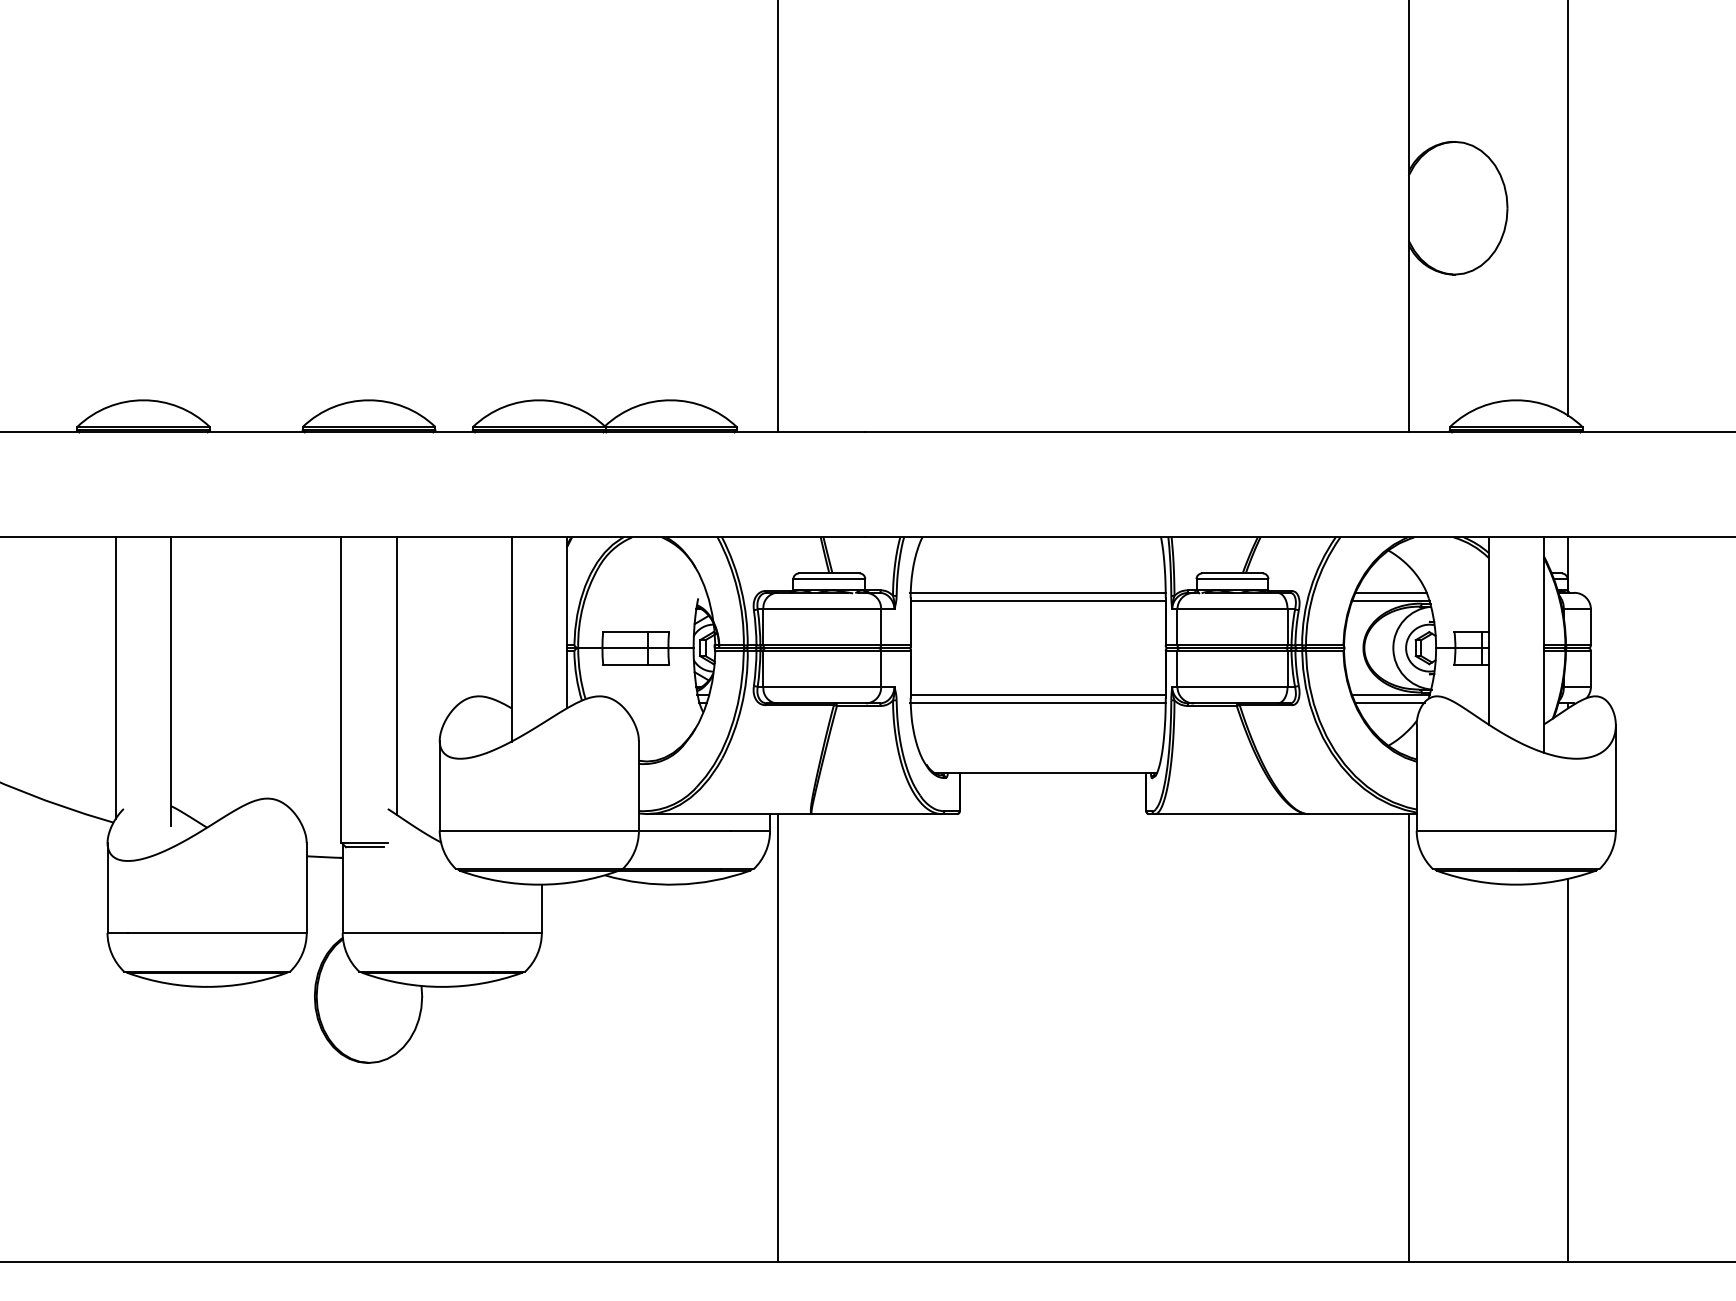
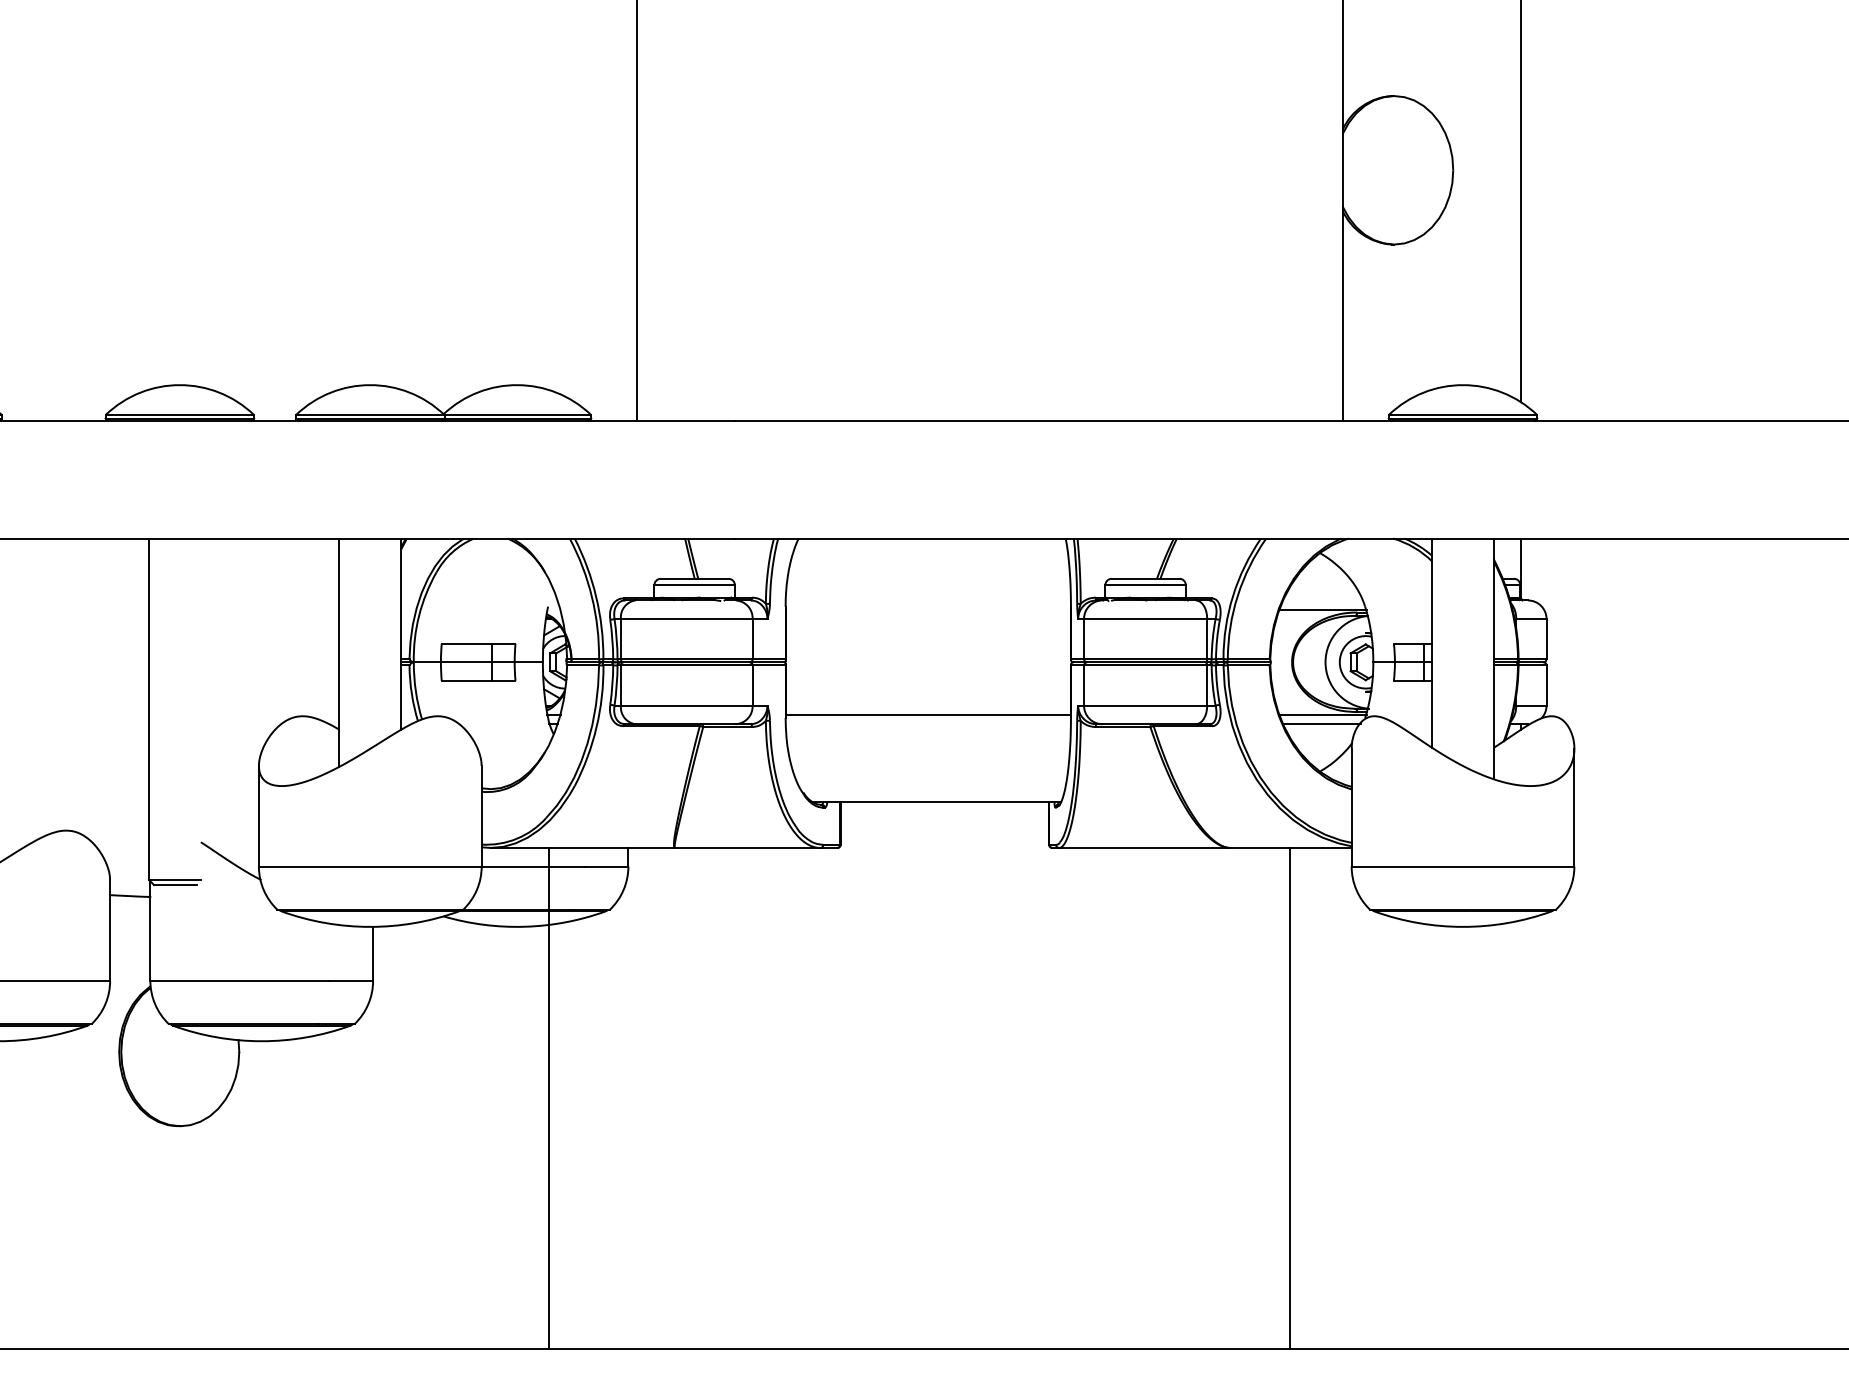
line: (1037, 593) -> (927, 601), removed
line: (1391, 593) -> (1323, 601), removed
line: (1037, 601) -> (927, 610), removed
line: (396, 675) -> (210, 692), removed
line: (1037, 702) -> (927, 723), removed
line: (778, 1038) -> (549, 1098), moved
line: (1408, 1038) -> (1289, 1098), moved
line: (1568, 1070) -> (1521, 1134), removed

